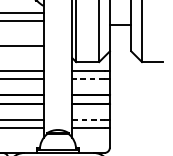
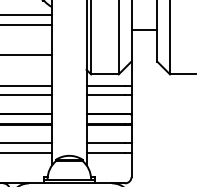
line: (88, 79) -> (105, 95), dashed -> solid
line: (89, 119) -> (106, 143), dashed -> solid

